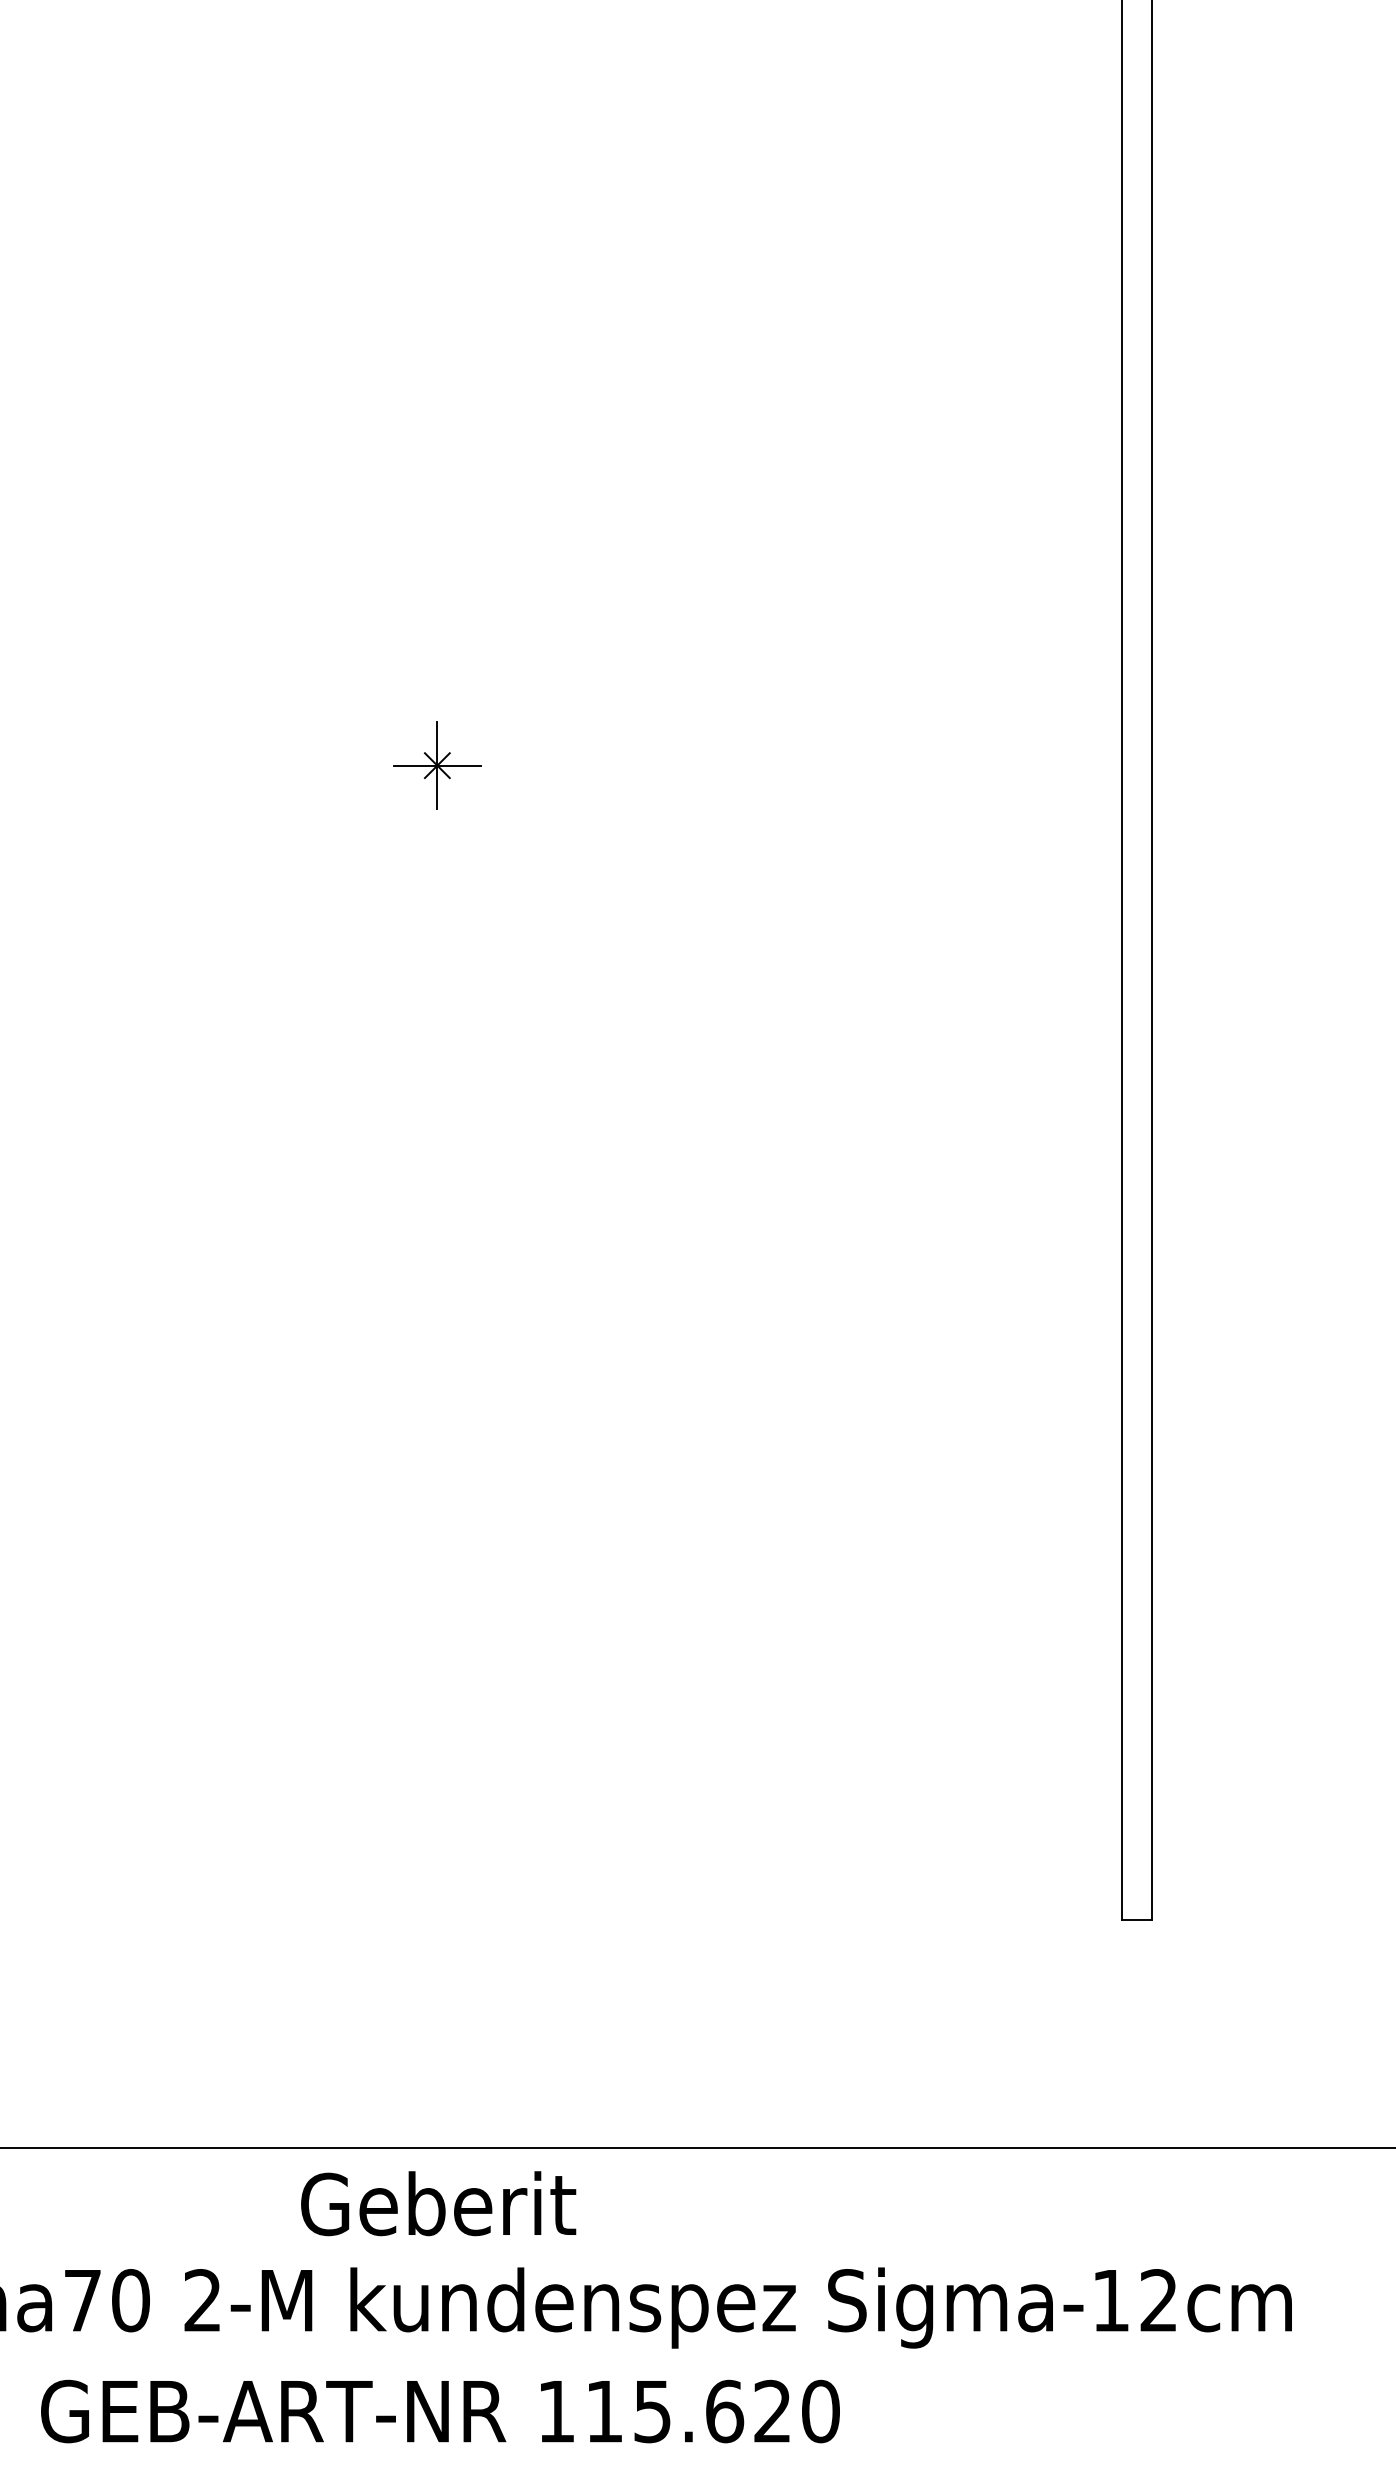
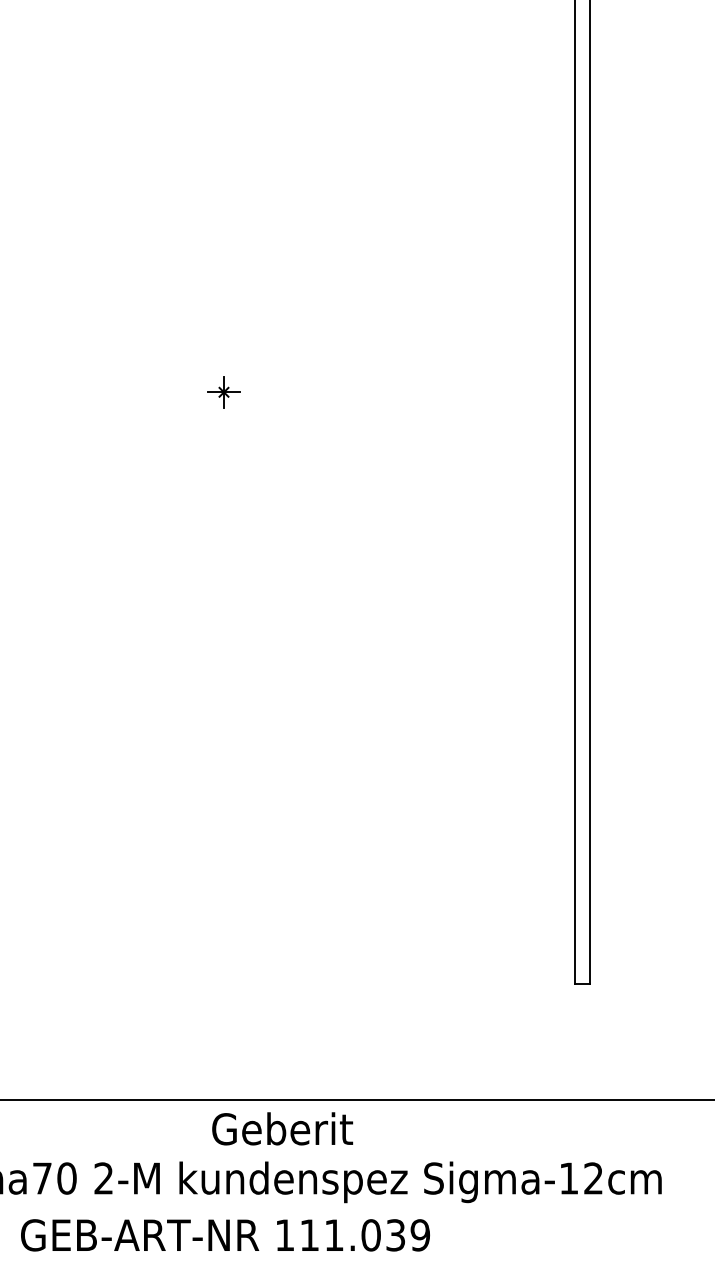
part: (436, 766) -> (223, 392), size x0.7
text: (438, 2202) -> (282, 1128), moved
text: (737, 2411) -> (377, 1235), 115.620 -> 111.039

